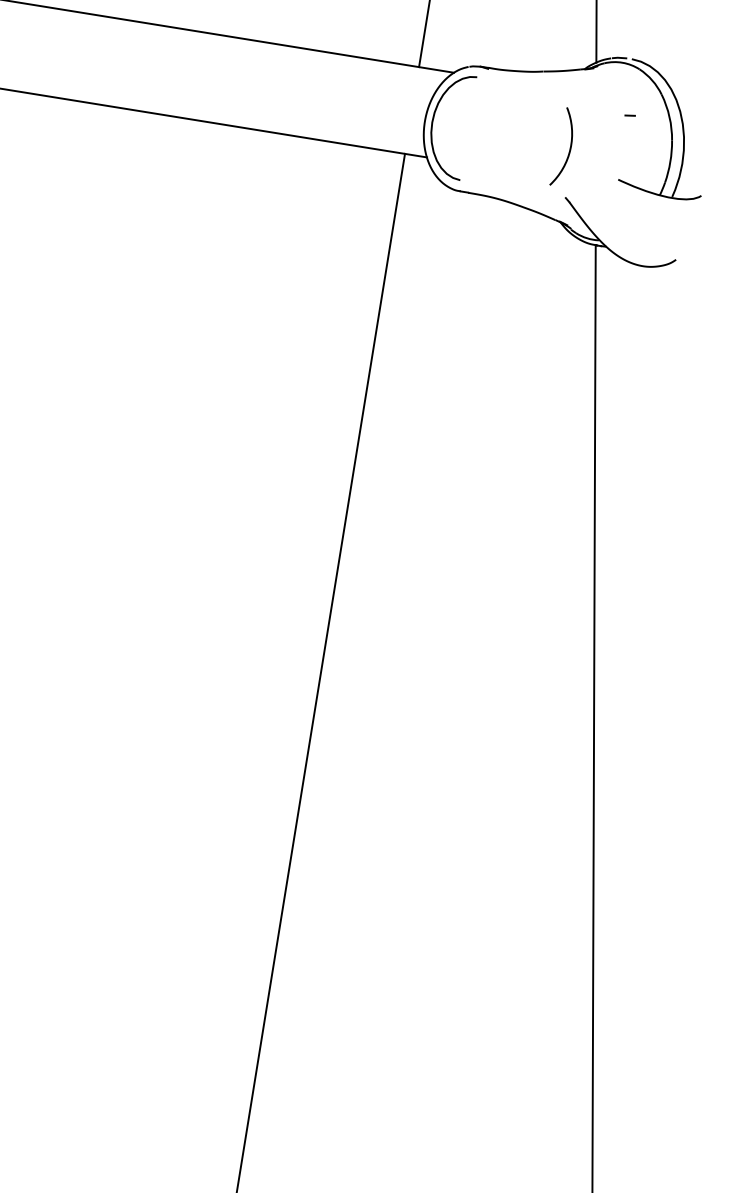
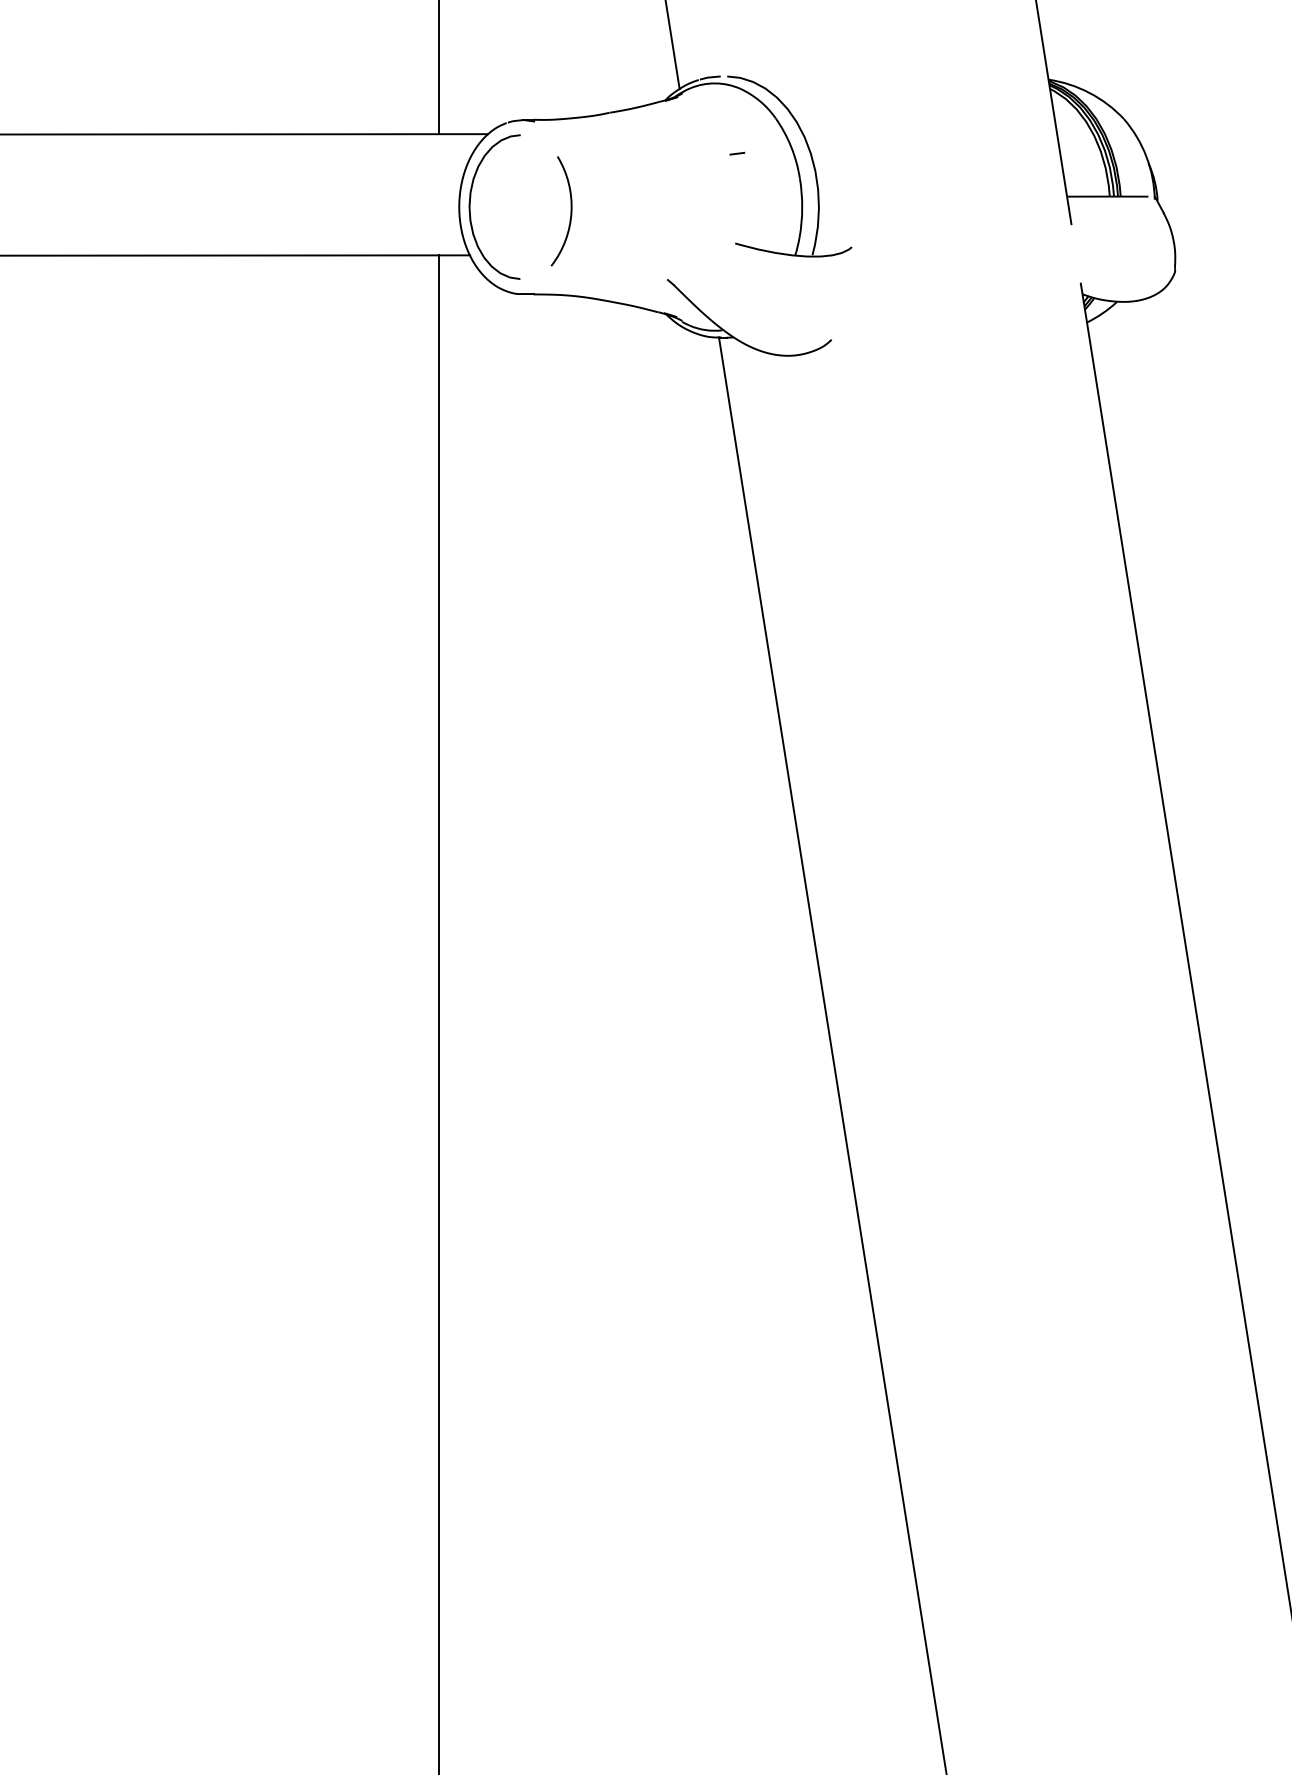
arc: (569, 148) -> (570, 211), moved

